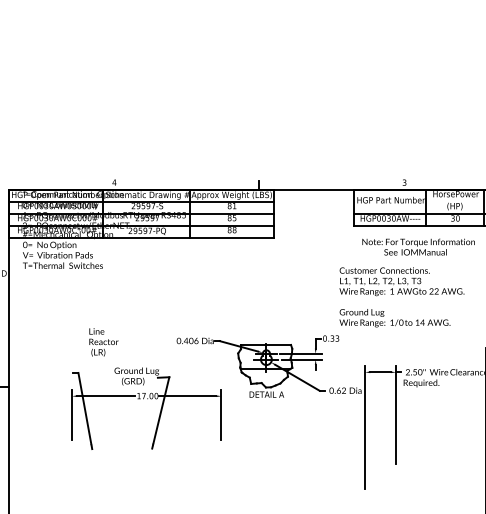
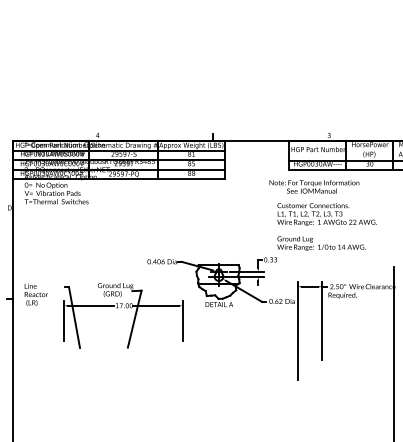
text: (418, 246) -> (314, 186), moved
text: (102, 341) -> (35, 294), moved

